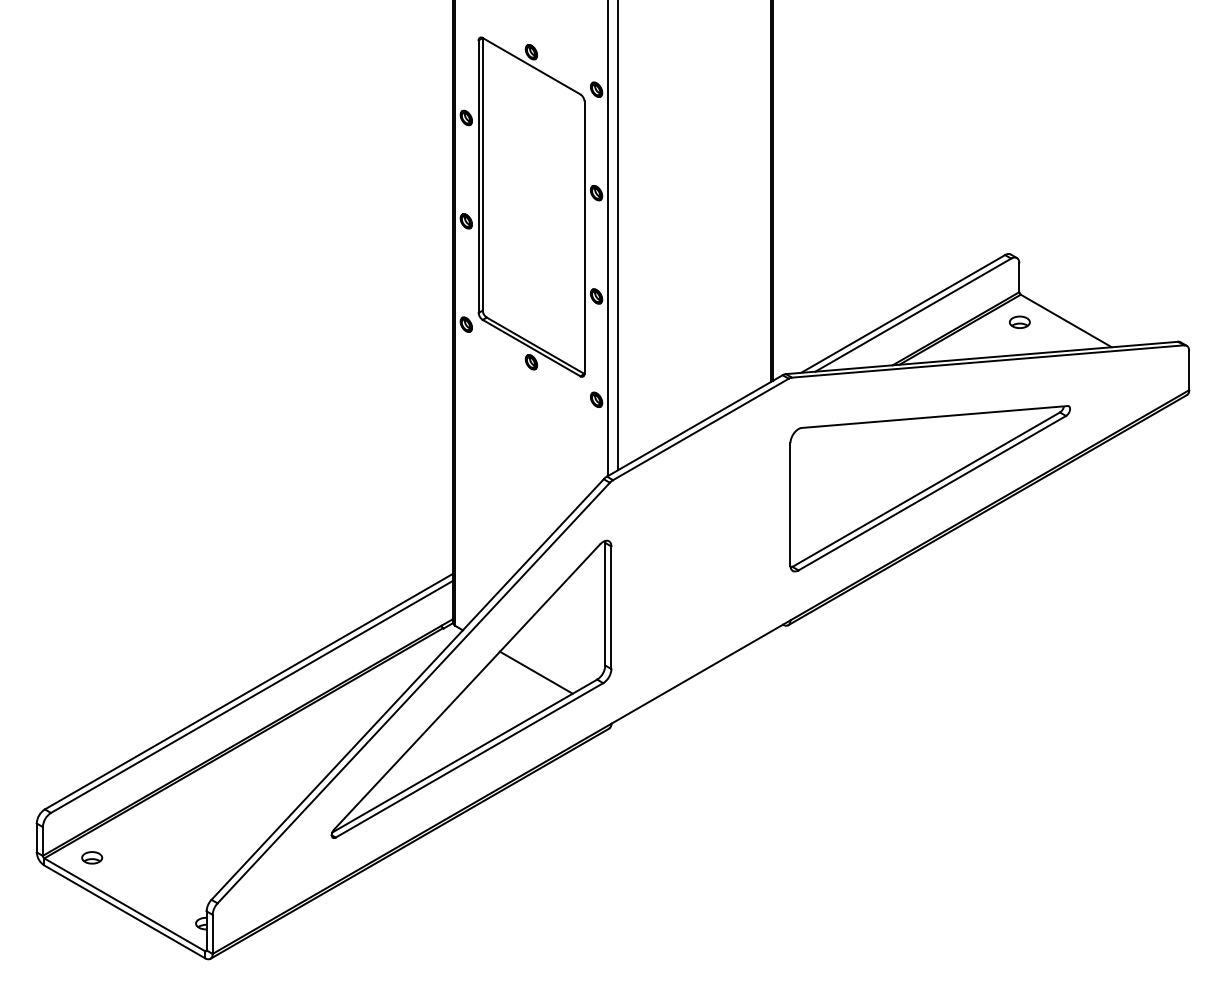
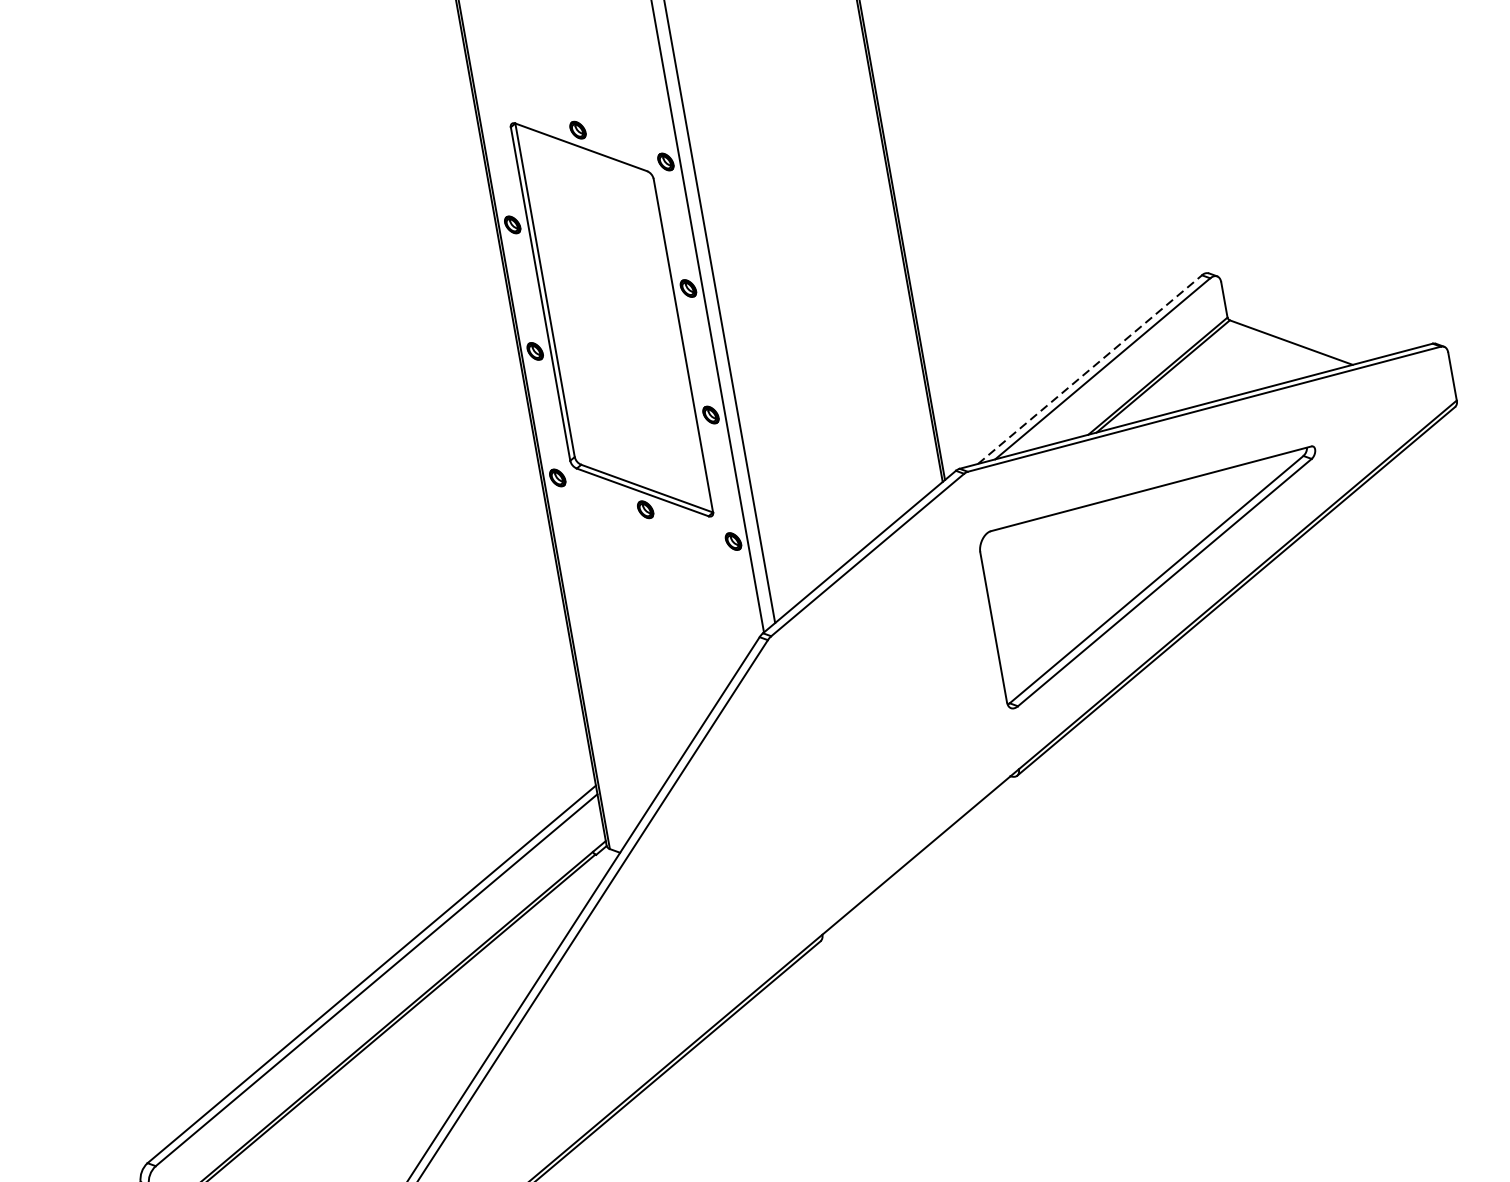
line: (903, 313) -> (1090, 368), solid -> dashed
part: (1019, 321) -> (1234, 353), removed
part: (471, 688) -> (643, 922), removed

